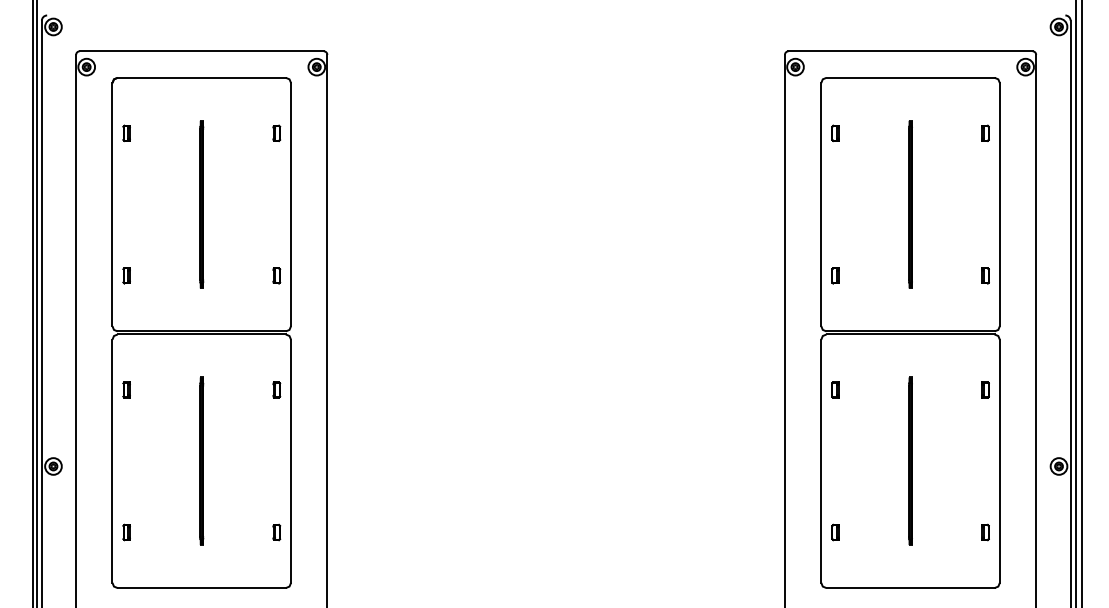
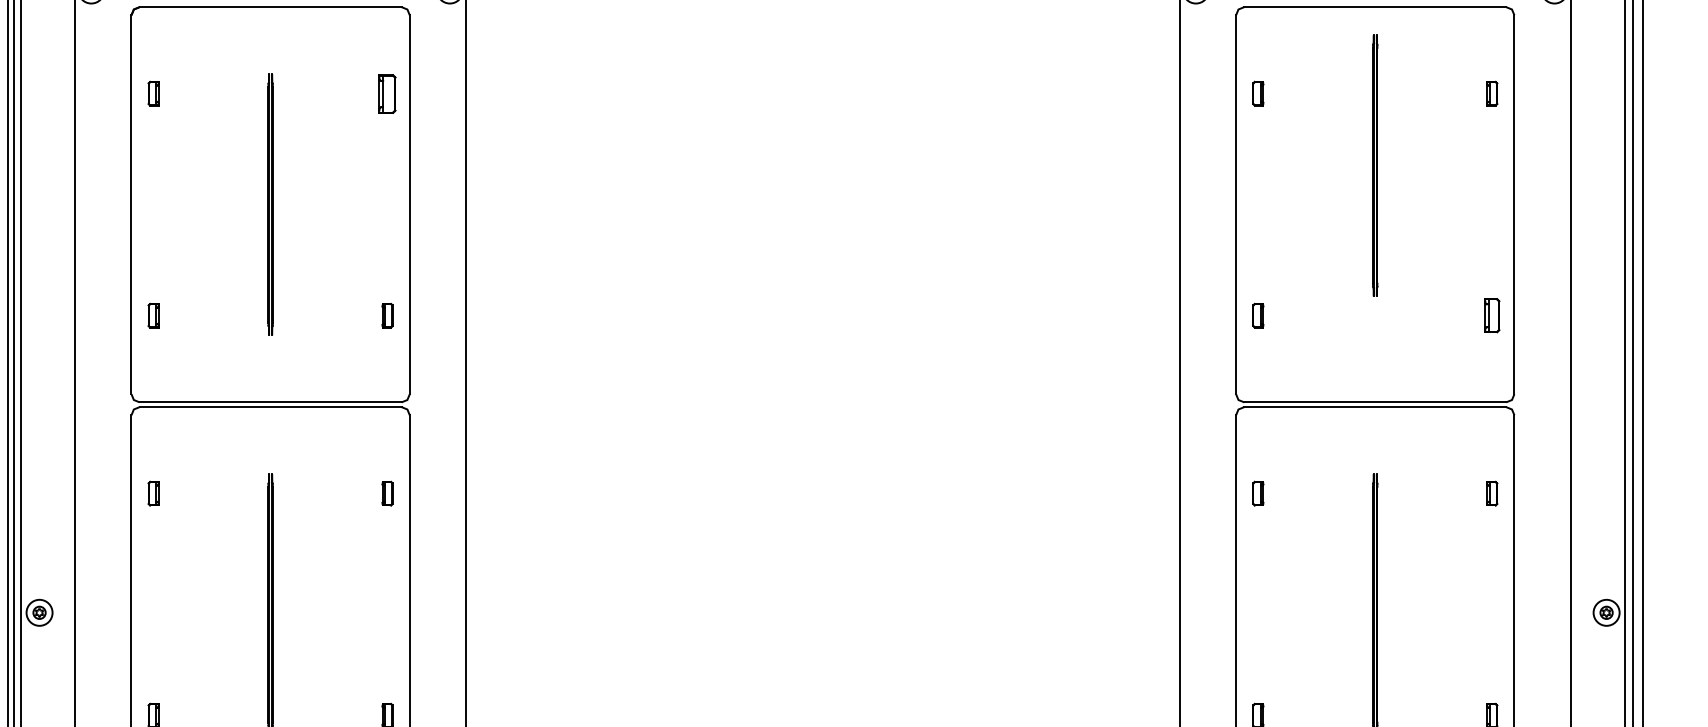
part: (276, 132) -> (387, 92), size x1.6
line: (910, 204) -> (1375, 165), moved
part: (985, 275) -> (1492, 315), size x1.4

